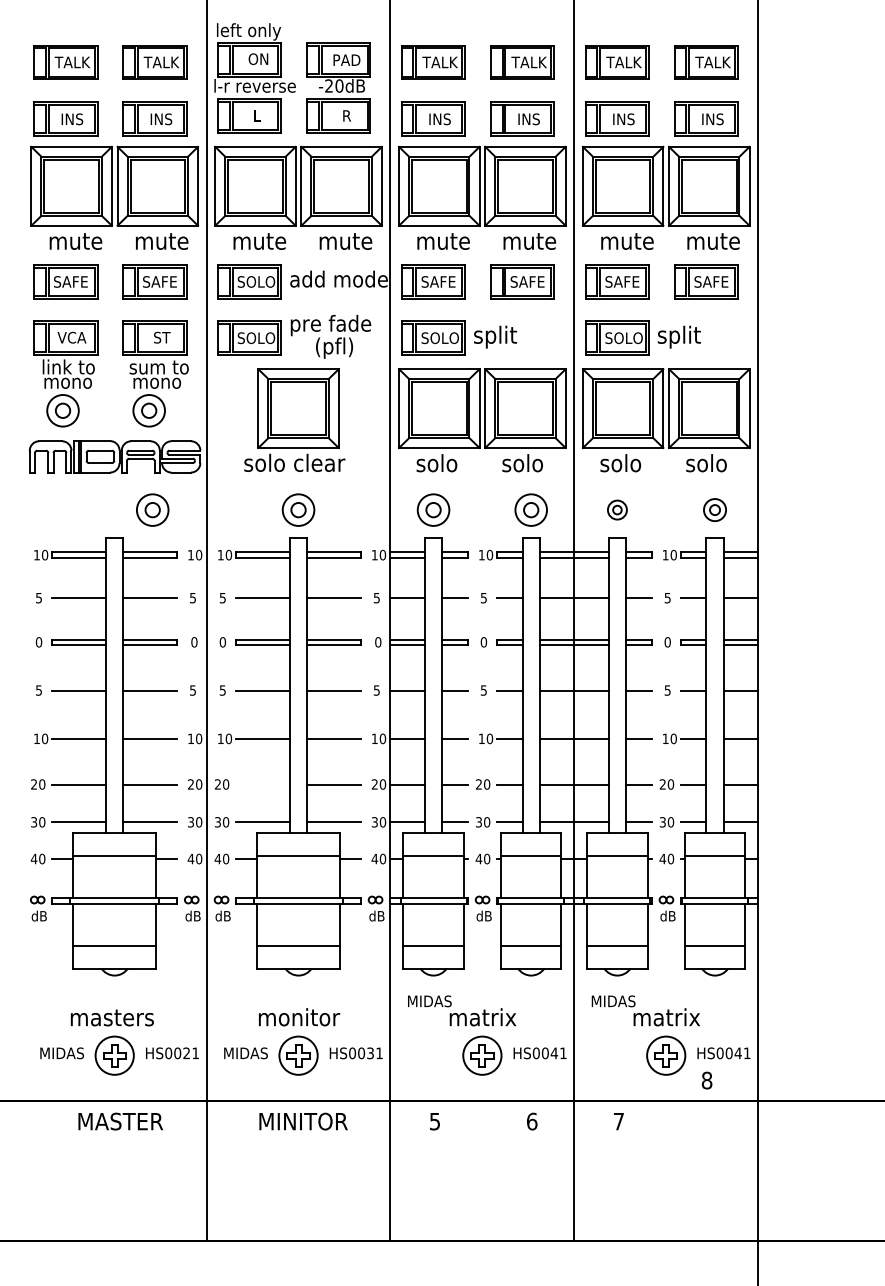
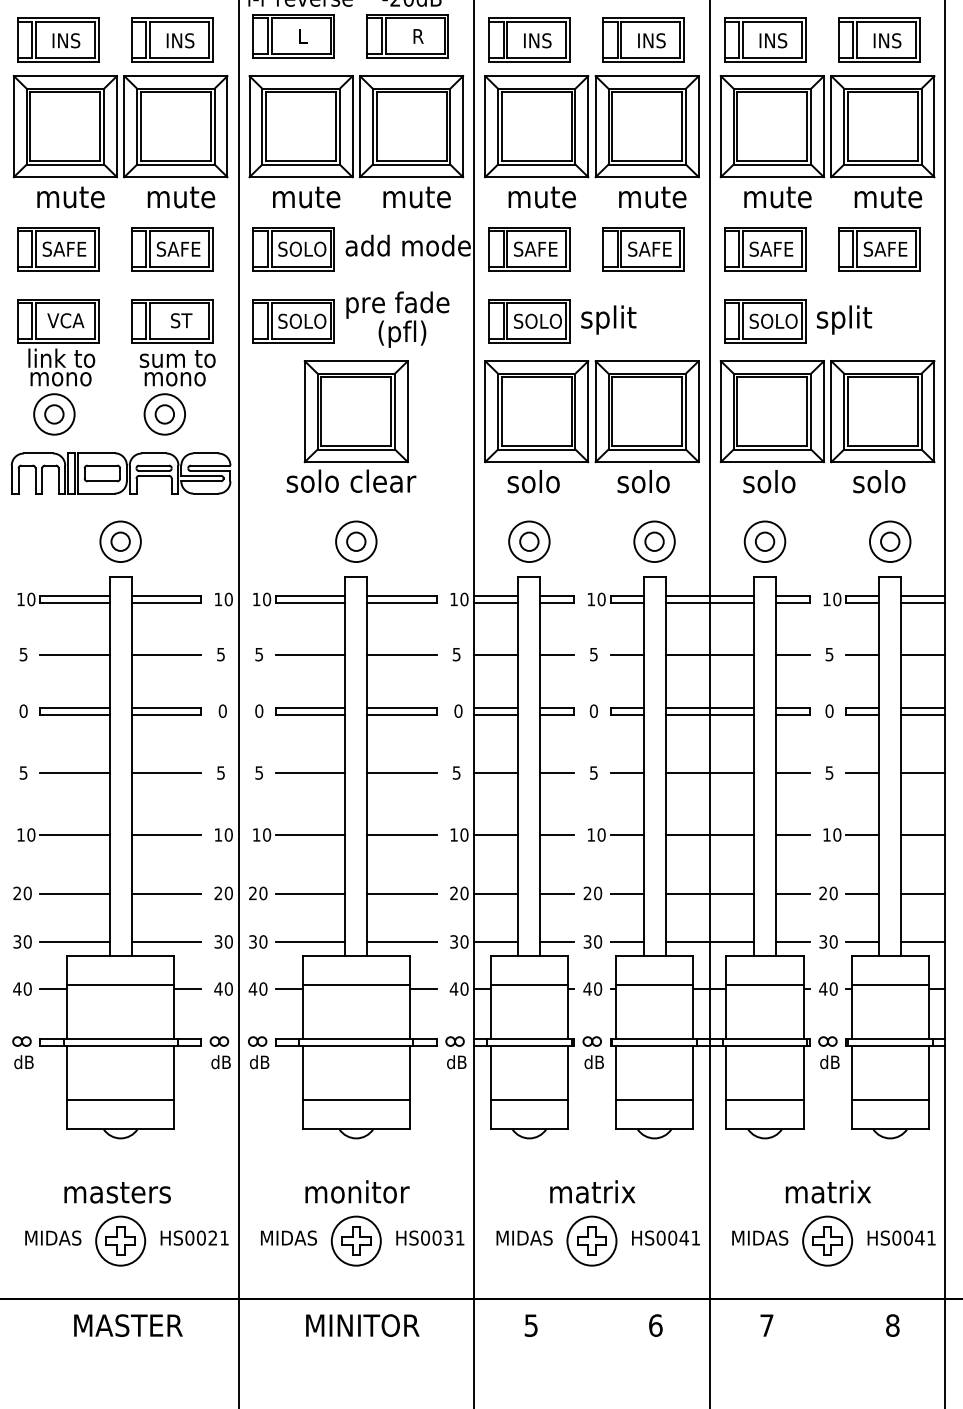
part: (152, 509) -> (120, 540), moved
part: (617, 509) -> (765, 540), size x1.67
part: (714, 509) -> (889, 540), size x1.43
line: (262, 784) -> (310, 893), added
text: (429, 1001) -> (524, 1238), moved
text: (613, 1001) -> (760, 1238), moved
text: (706, 1080) -> (892, 1325), moved

